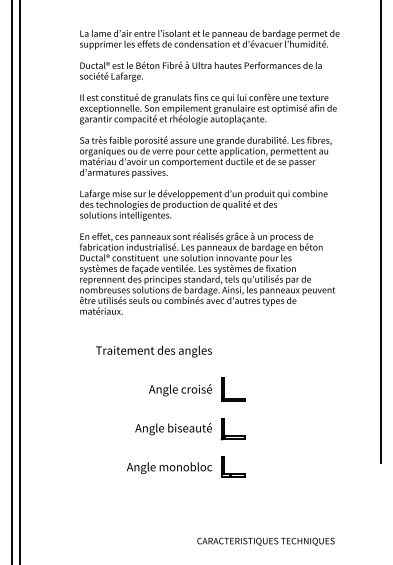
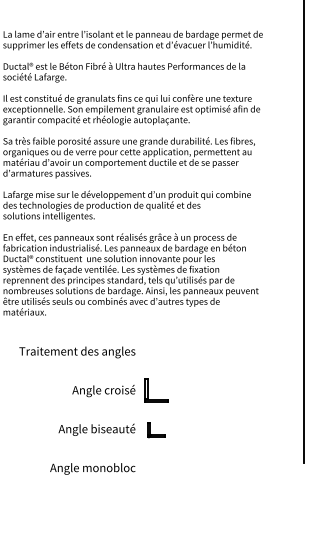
part: (232, 429) -> (155, 430), size x0.7
part: (233, 473) -> (156, 474), removed

